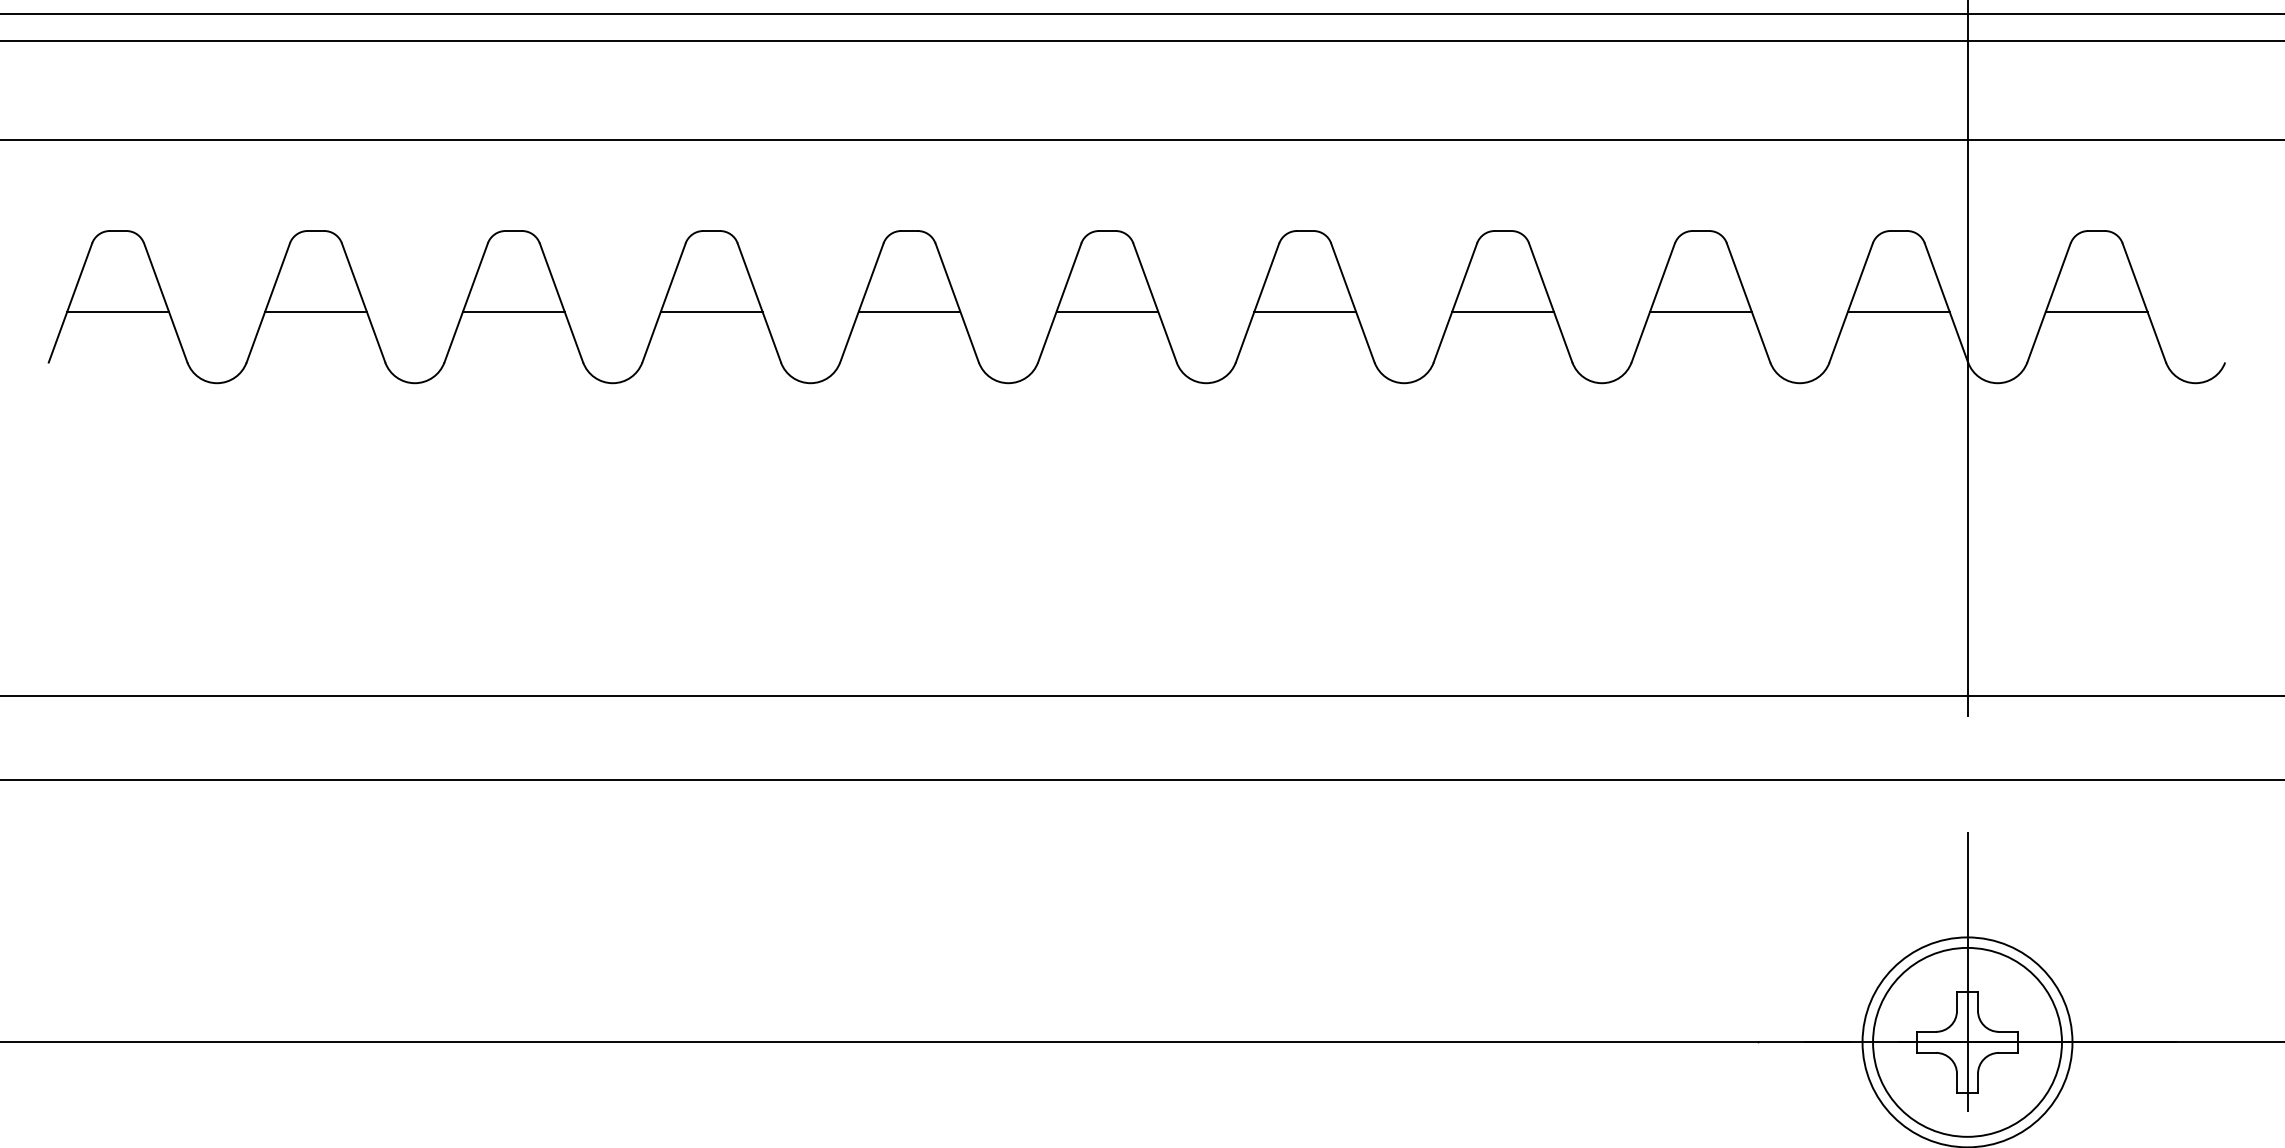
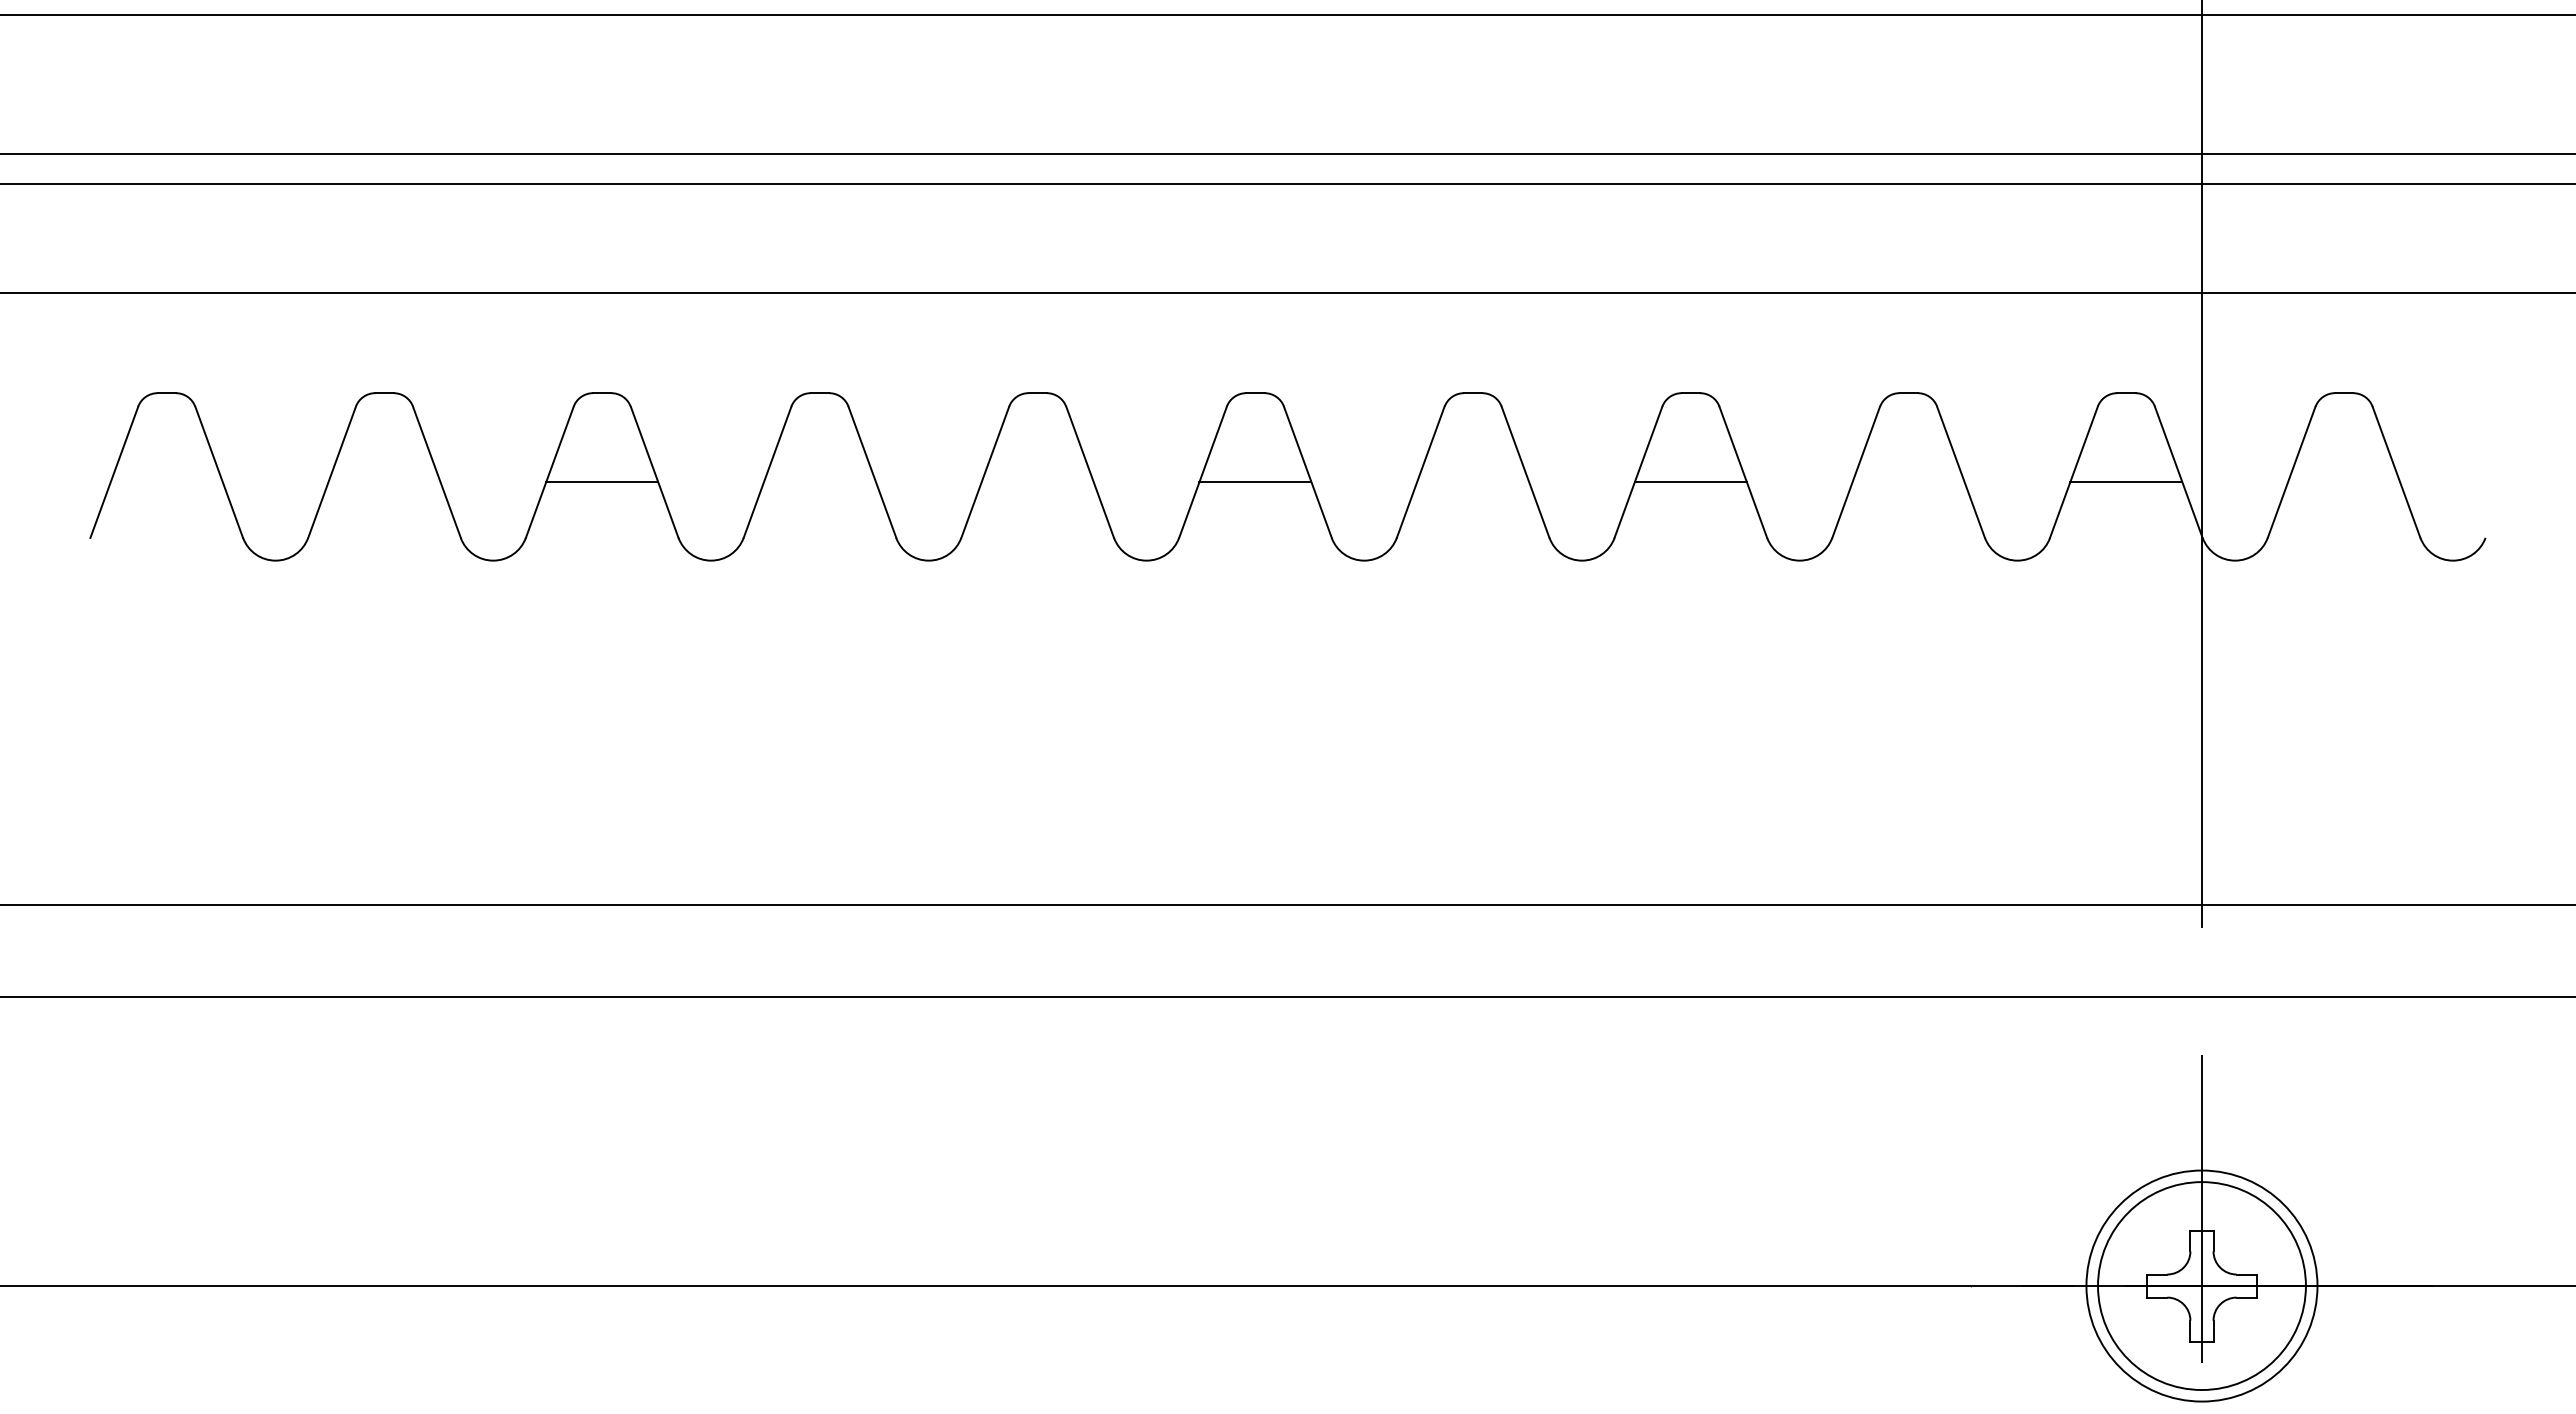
line: (117, 312) -> (166, 482), removed
line: (315, 312) -> (384, 482), removed
line: (712, 312) -> (820, 482), removed
line: (909, 312) -> (1037, 482), removed
line: (1305, 312) -> (1473, 482), removed
line: (1700, 312) -> (1908, 482), removed
line: (2097, 312) -> (2344, 482), removed

